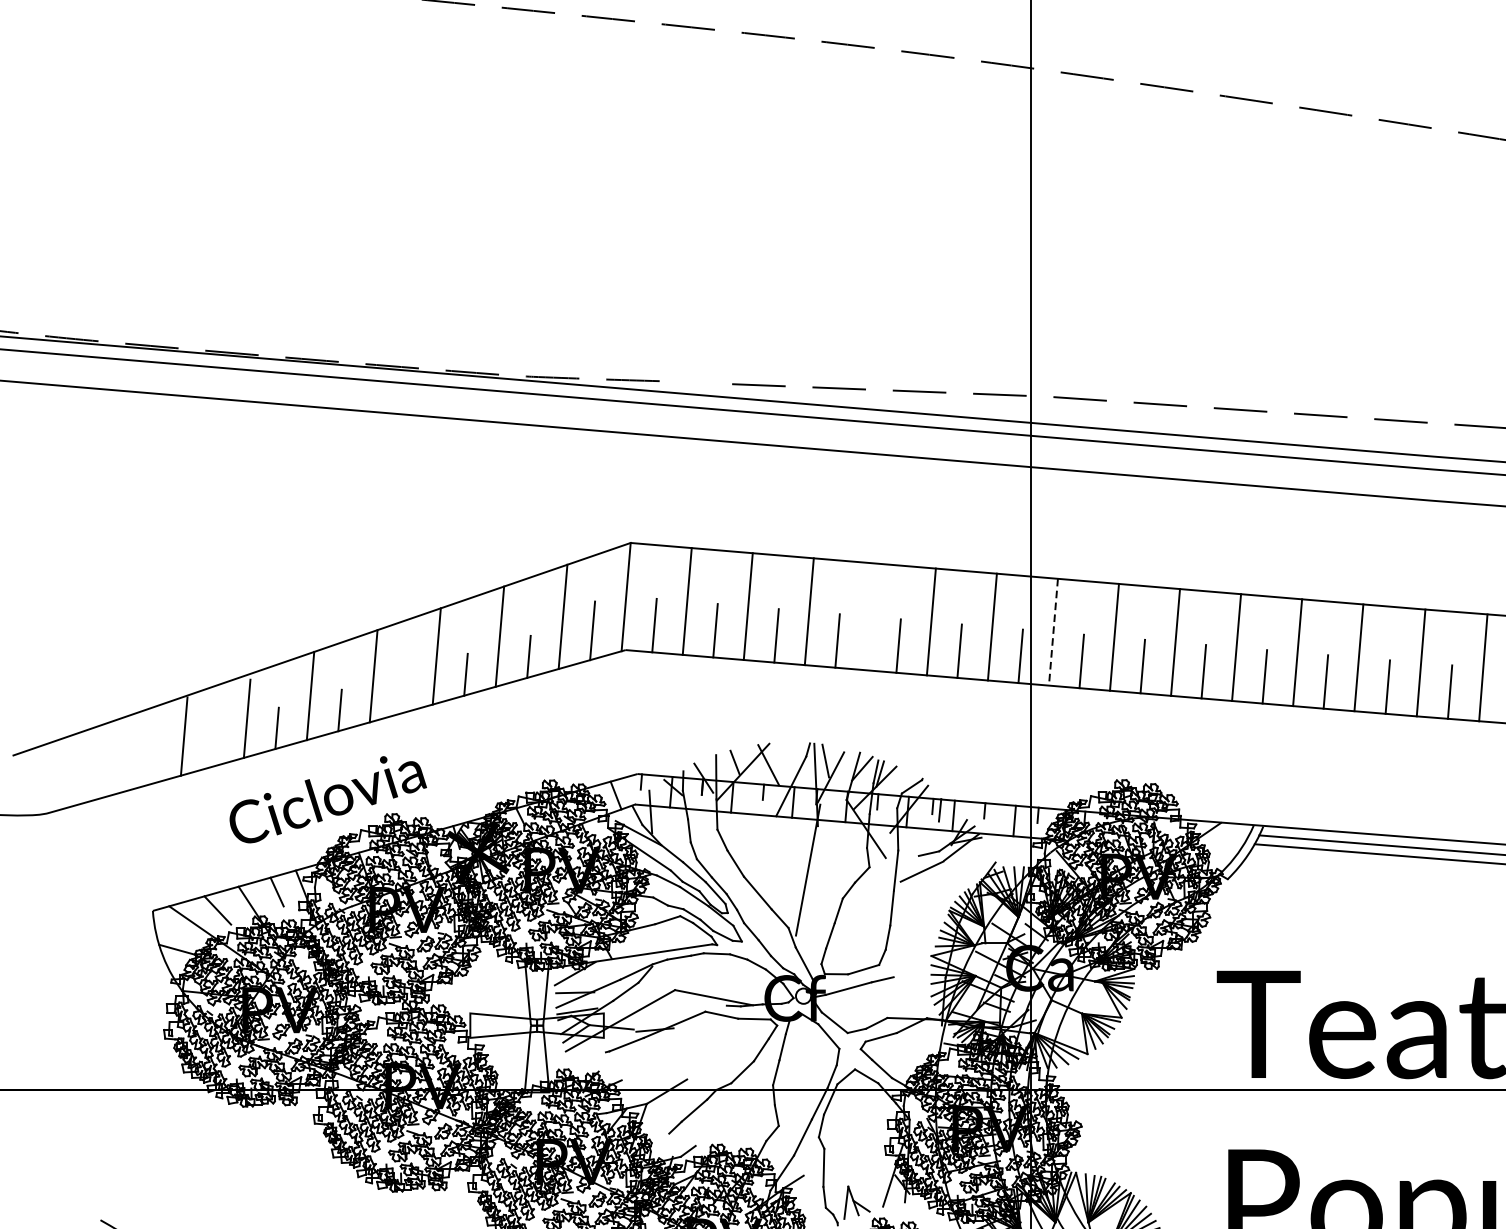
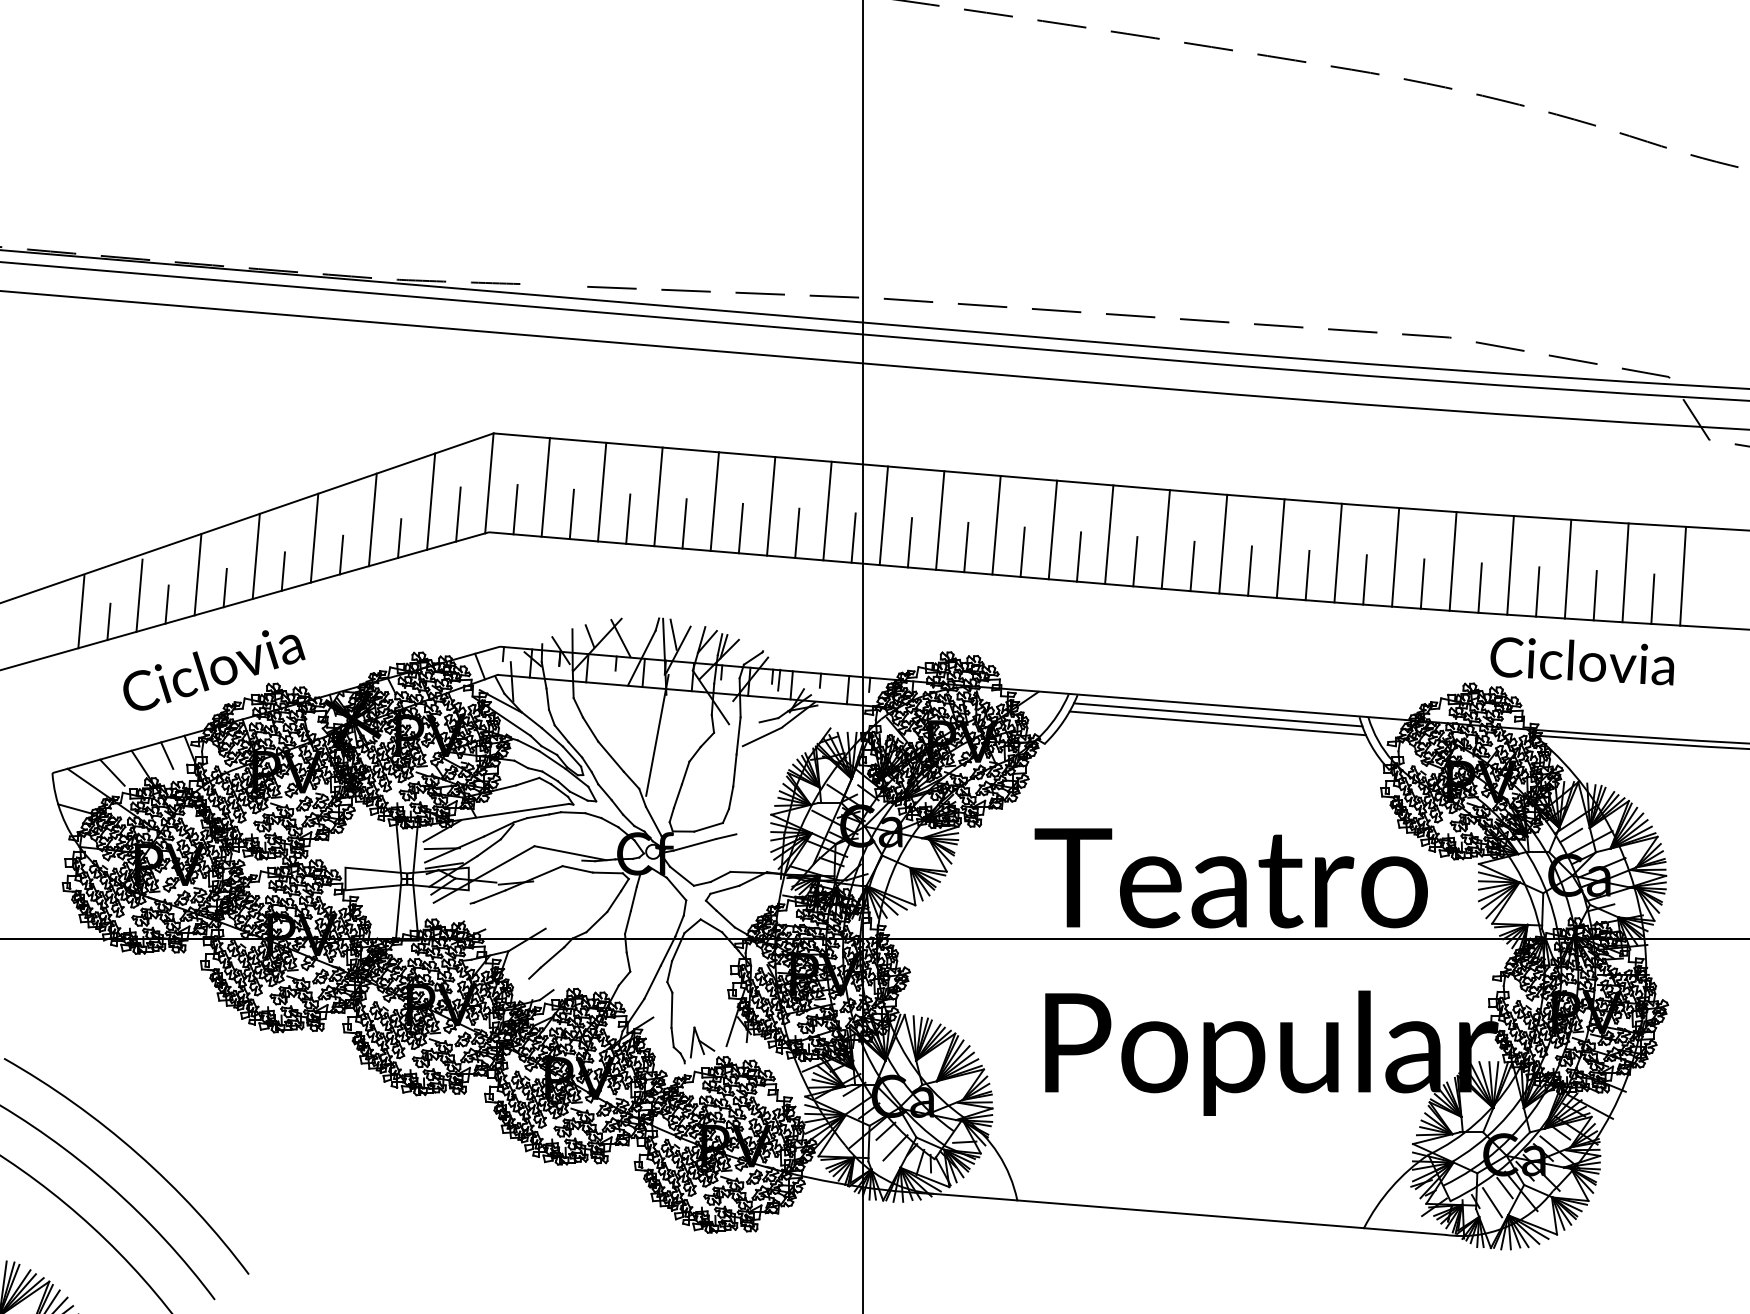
line: (870, 616) -> (714, 501), added
line: (1053, 632) -> (883, 516), dashed -> solid
line: (403, 692) -> (283, 571), added
line: (213, 746) -> (108, 621), added

